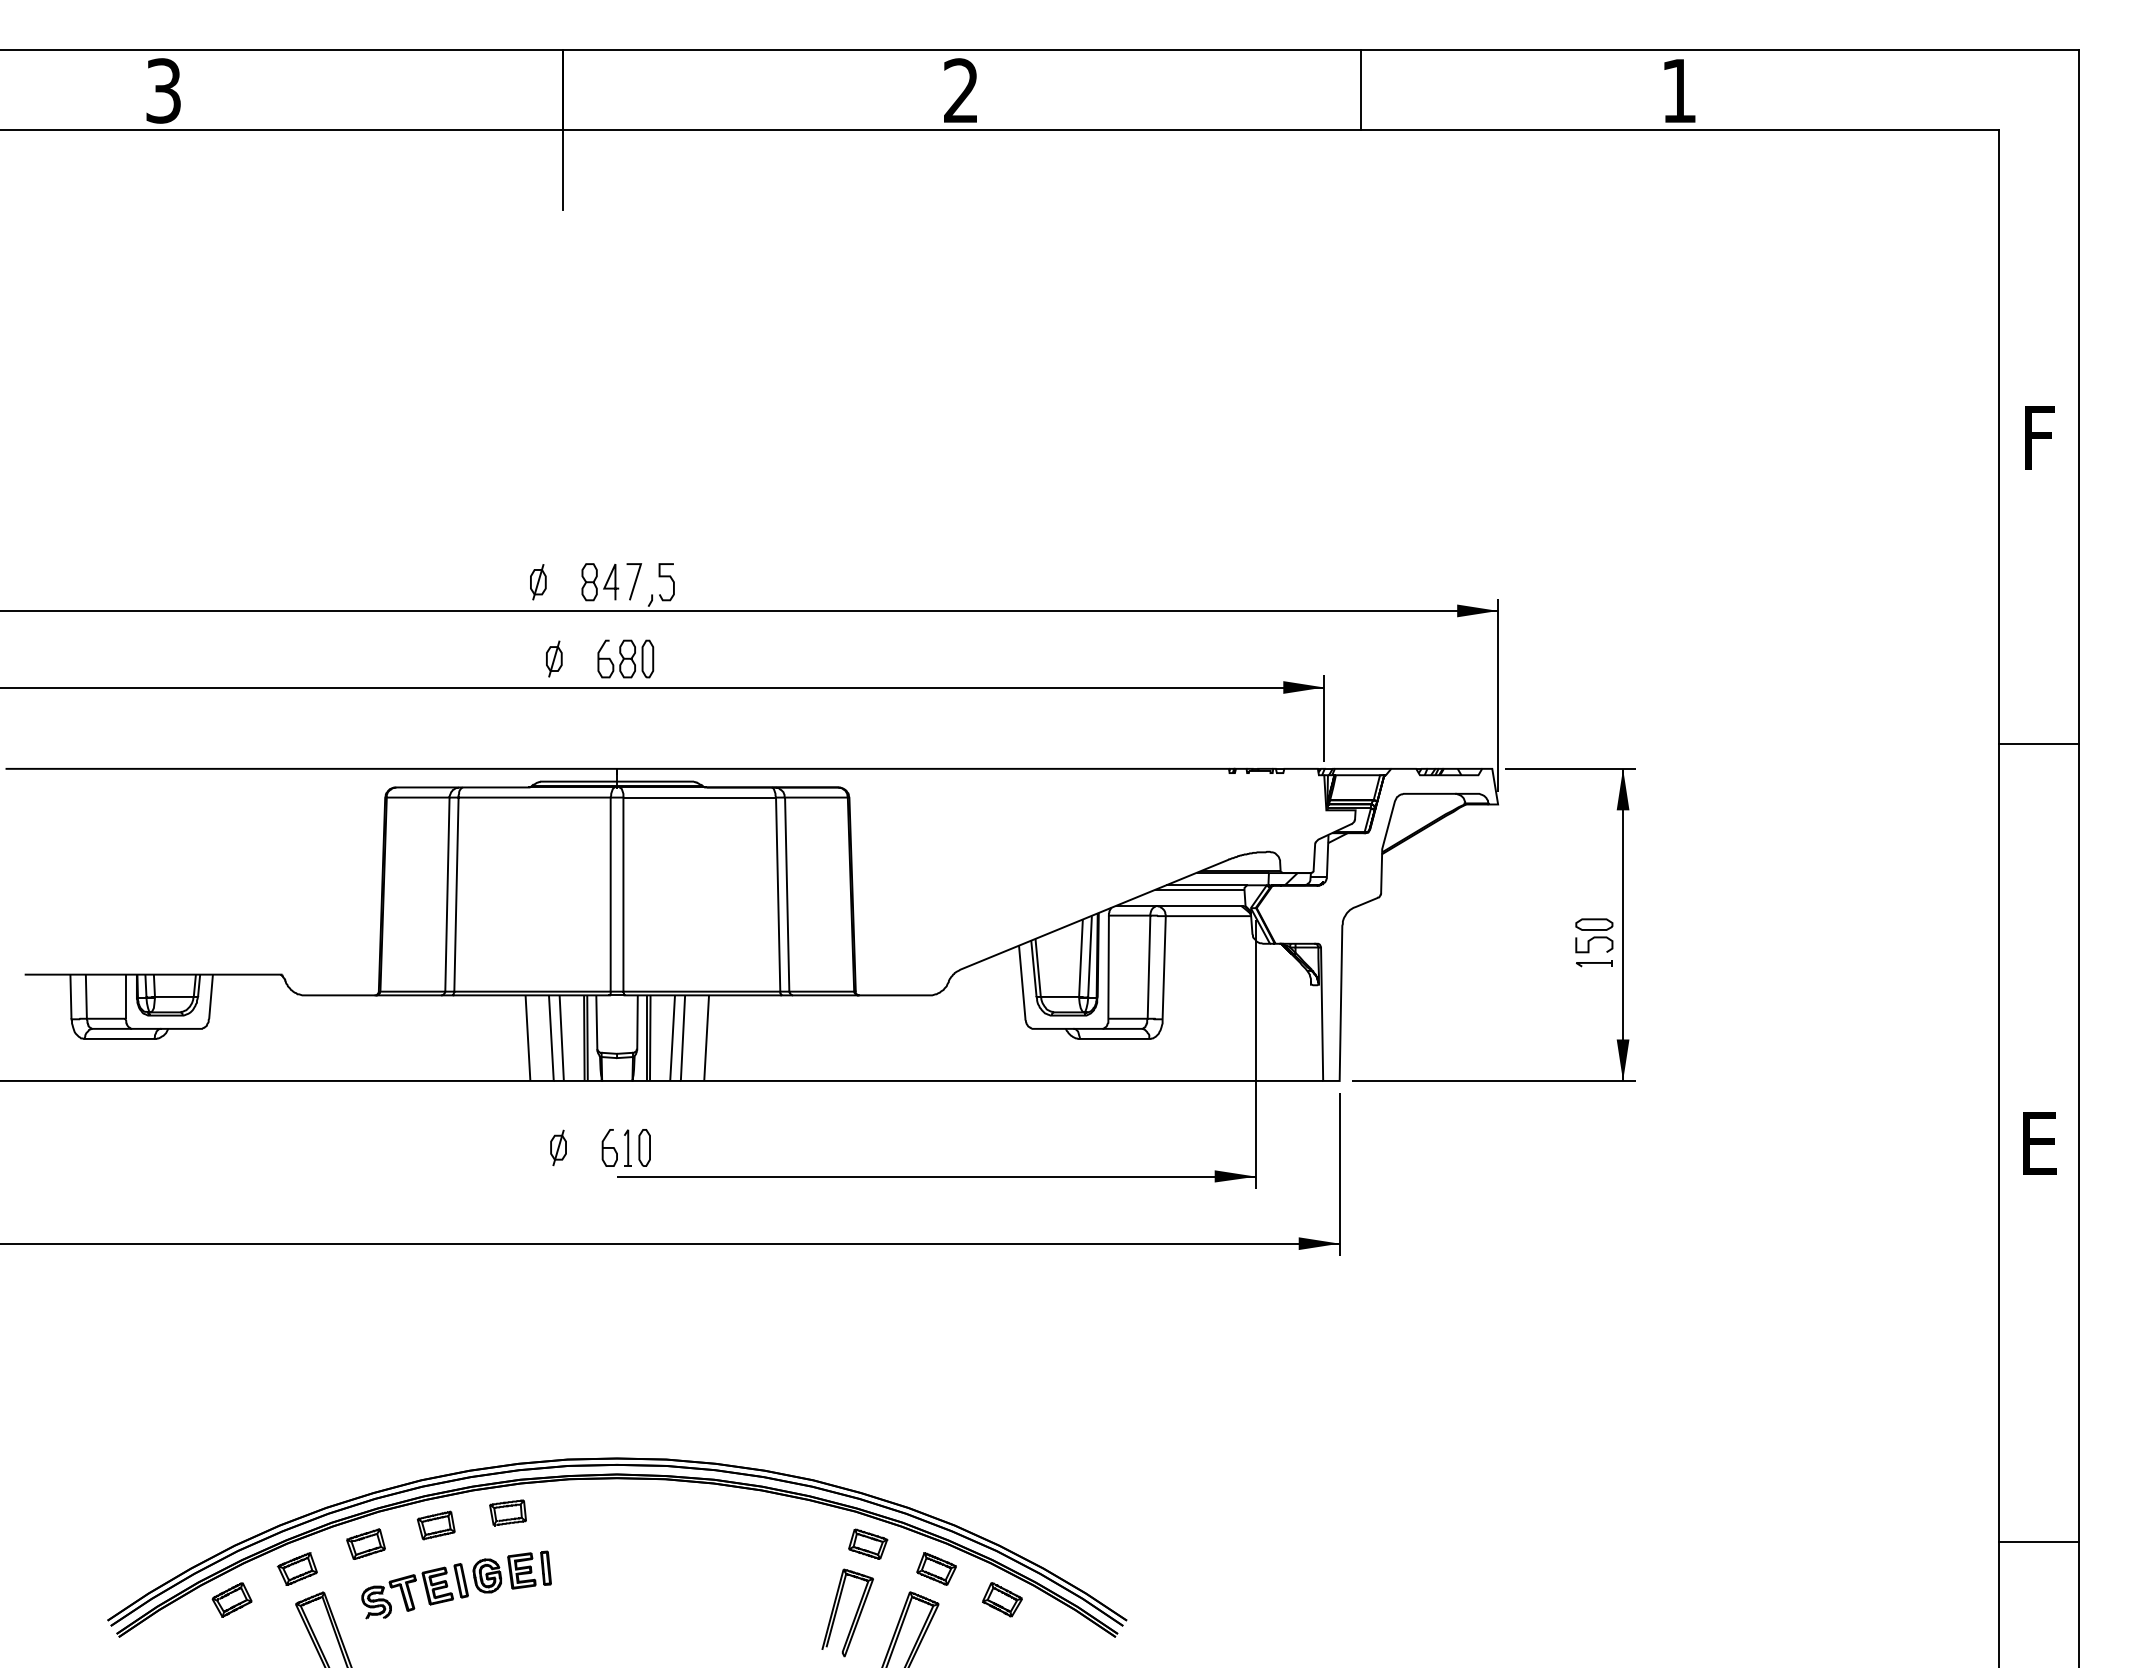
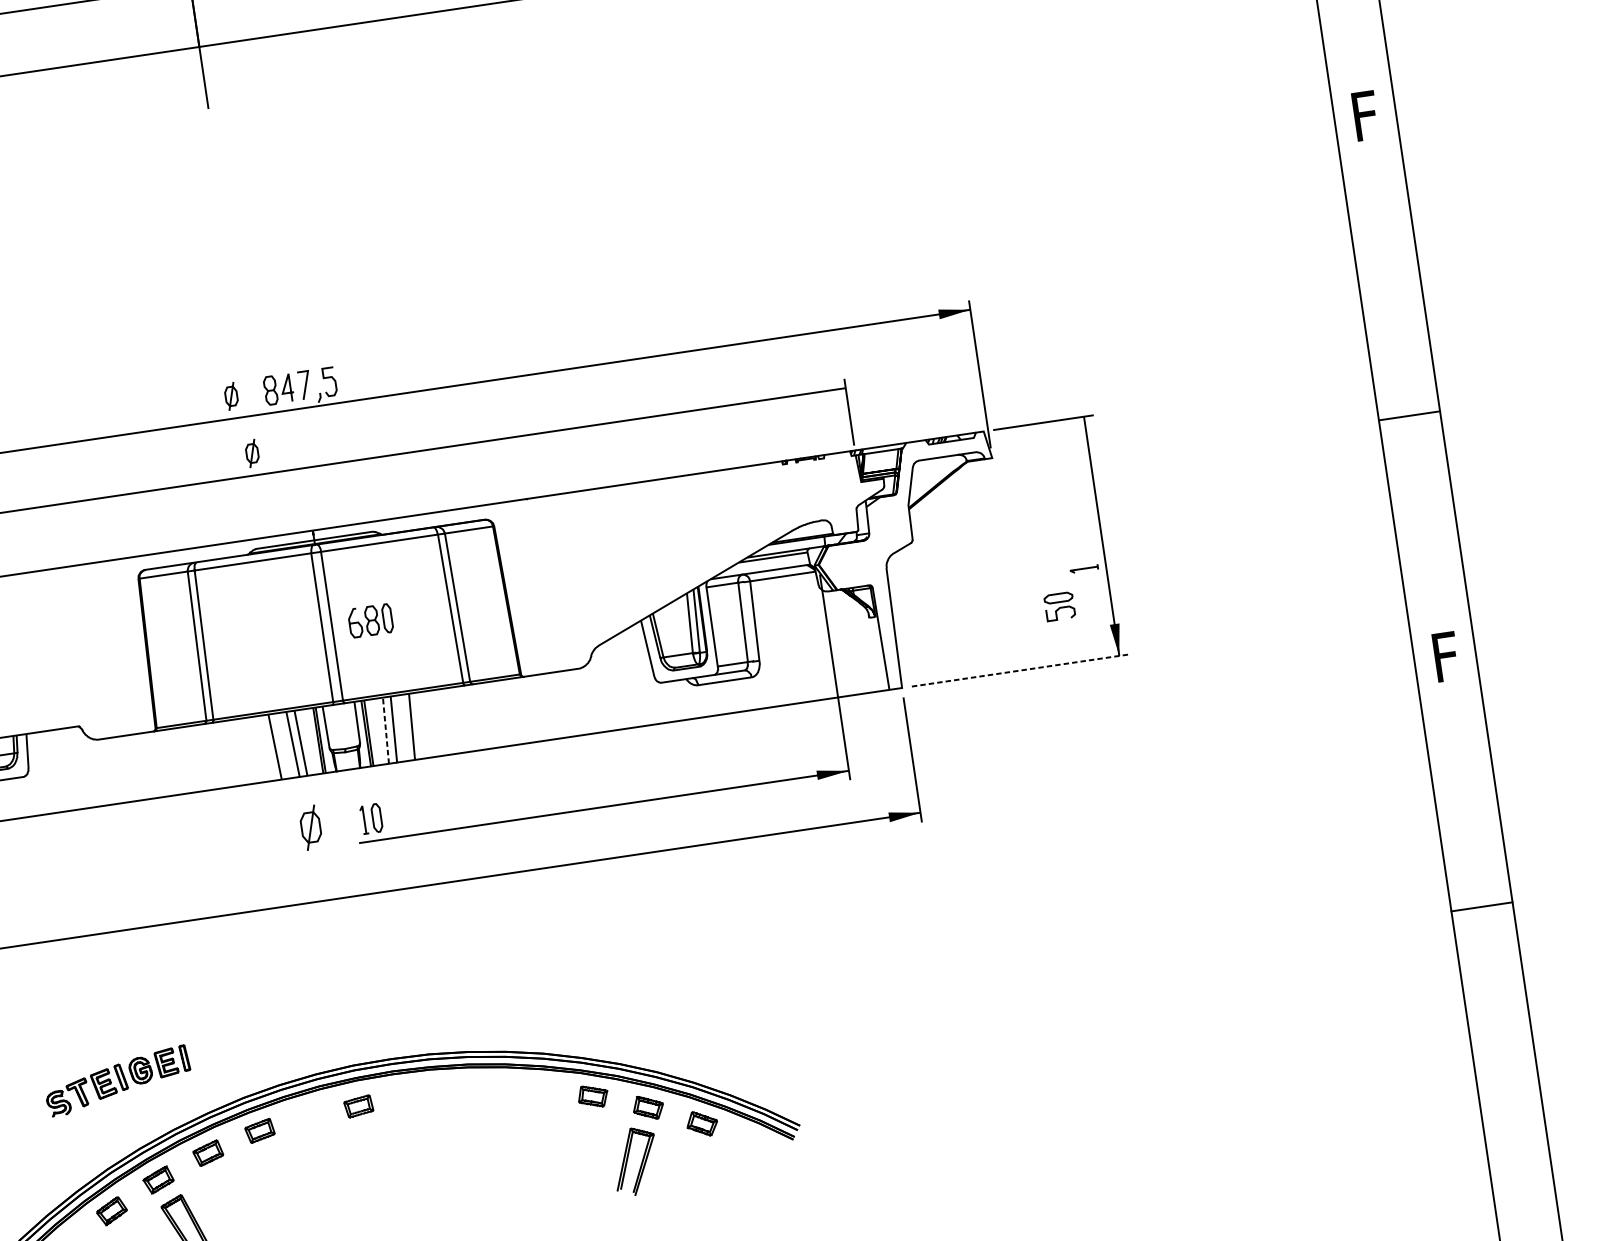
part: (625, 658) -> (370, 620), moved
fill: (1303, 687) -> (829, 390), removed
line: (2038, 744) -> (1409, 416), moved
fill: (1622, 789) -> (1085, 432), removed
part: (1594, 935) -> (1059, 606), moved
line: (672, 1038) -> (385, 730), solid -> dashed
line: (1494, 1080) -> (1020, 670), solid -> dashed
text: (2039, 1143) -> (1445, 656), E -> F
part: (558, 1147) -> (310, 827), size x1.6
curve: (609, 1147) -> (349, 821), removed
part: (507, 1512) -> (358, 1106), moved
line: (2038, 1541) -> (1481, 906), moved
part: (456, 1584) -> (118, 1080), moved
part: (855, 1613) -> (591, 1150), removed

